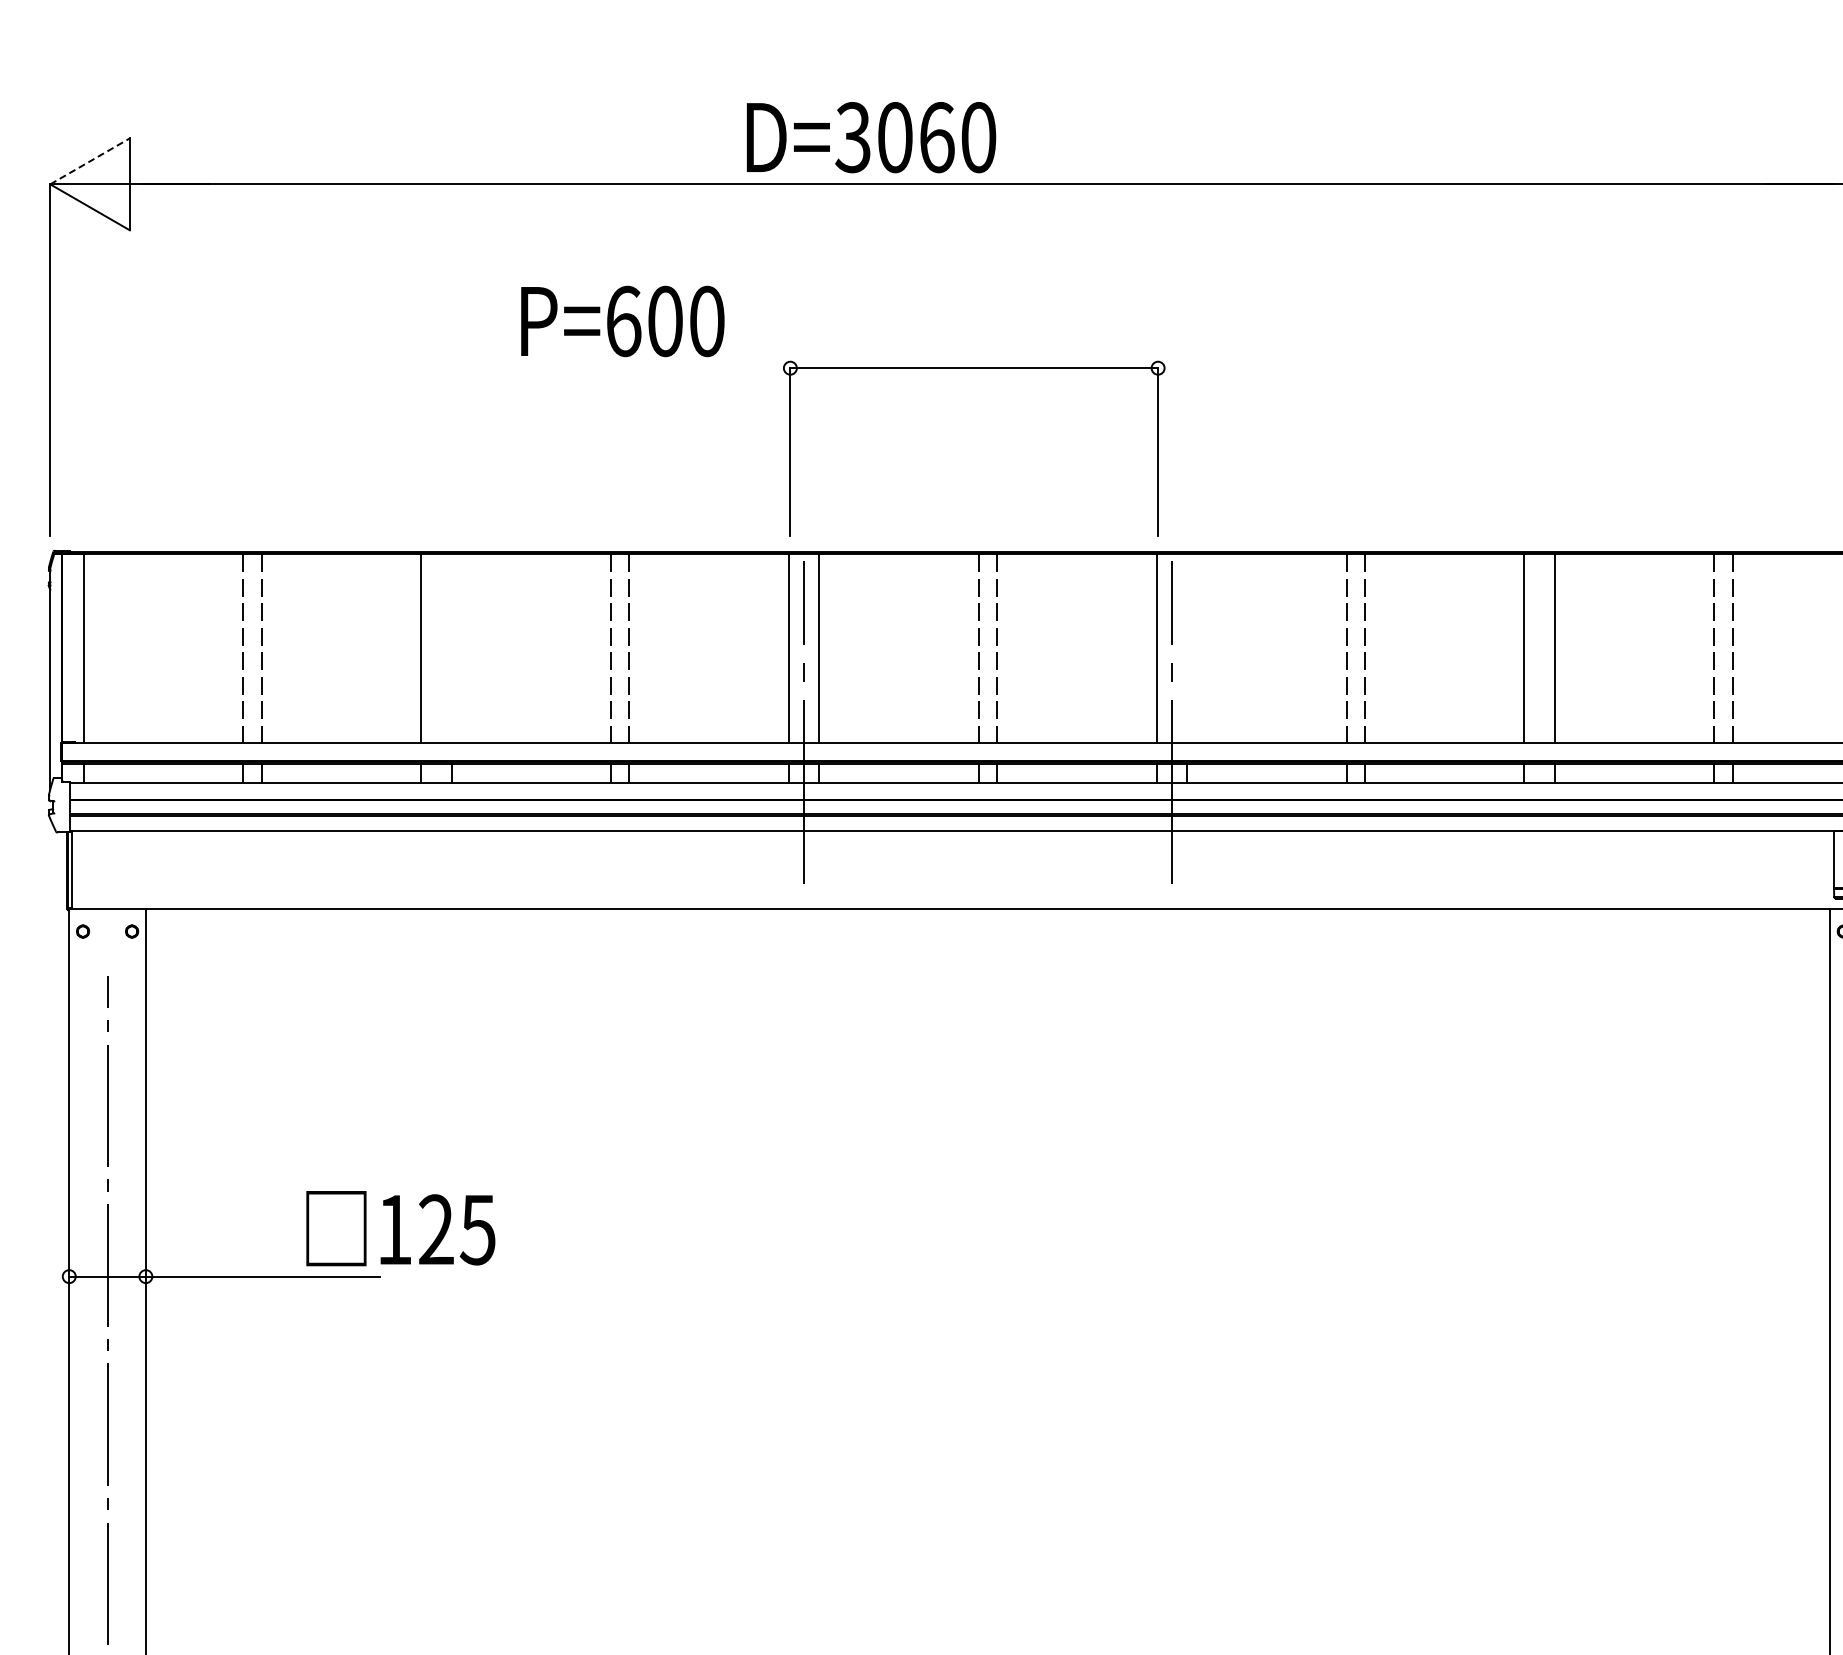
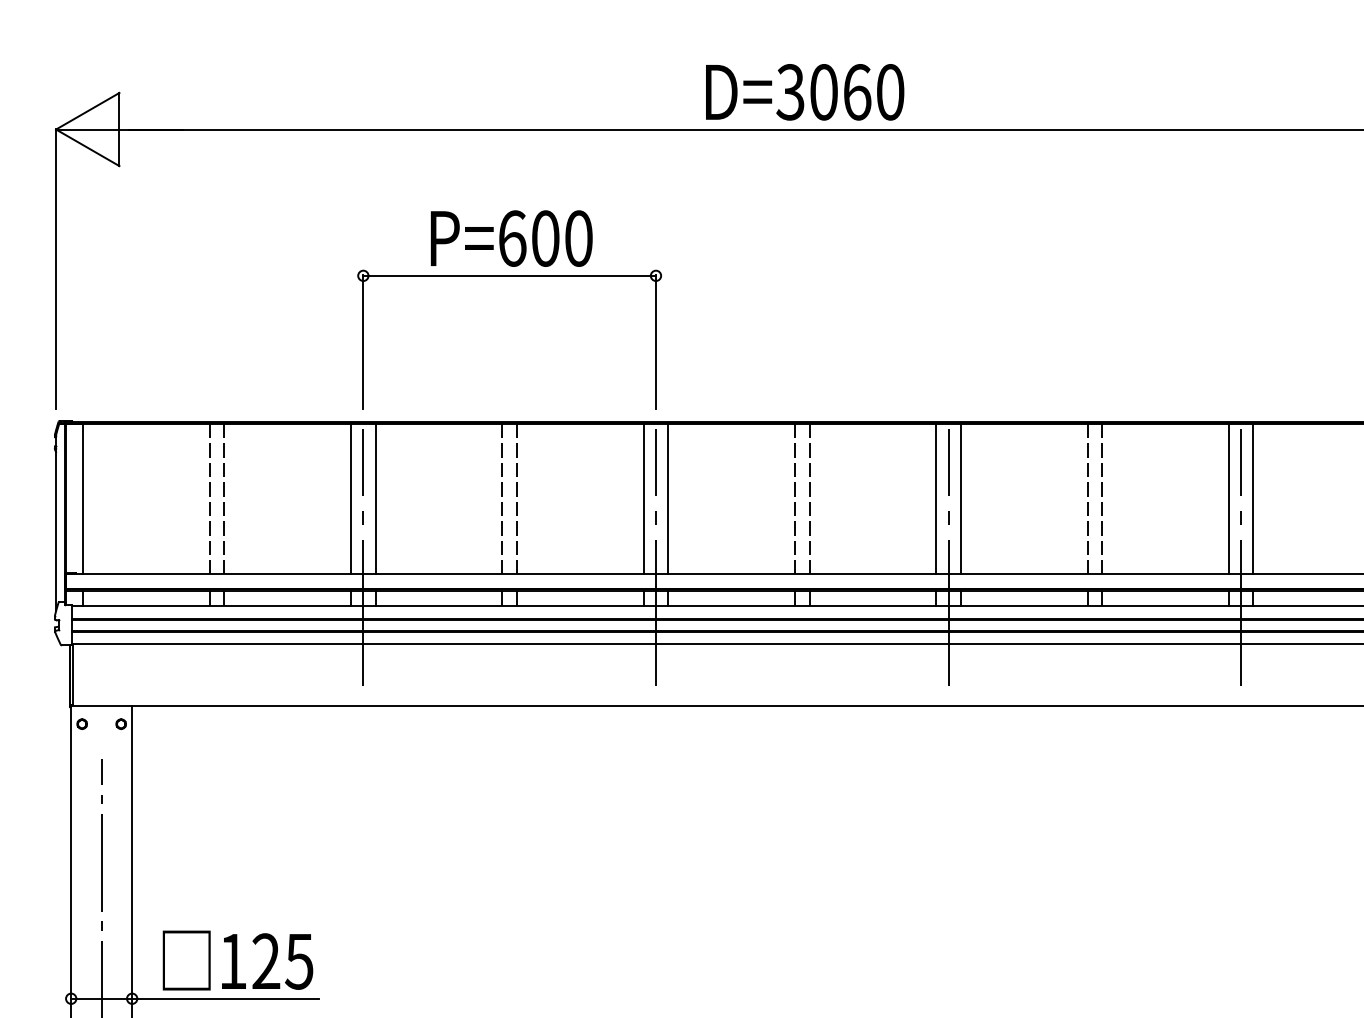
text: (871, 137) -> (805, 92), moved
line: (90, 161) -> (88, 111), dashed -> solid
part: (974, 368) -> (509, 276), moved
line: (451, 648) -> (375, 498), added
line: (1187, 648) -> (961, 498), added
line: (436, 722) -> (363, 557), added
line: (1539, 722) -> (1241, 557), added
text: (400, 1228) -> (237, 960), moved

